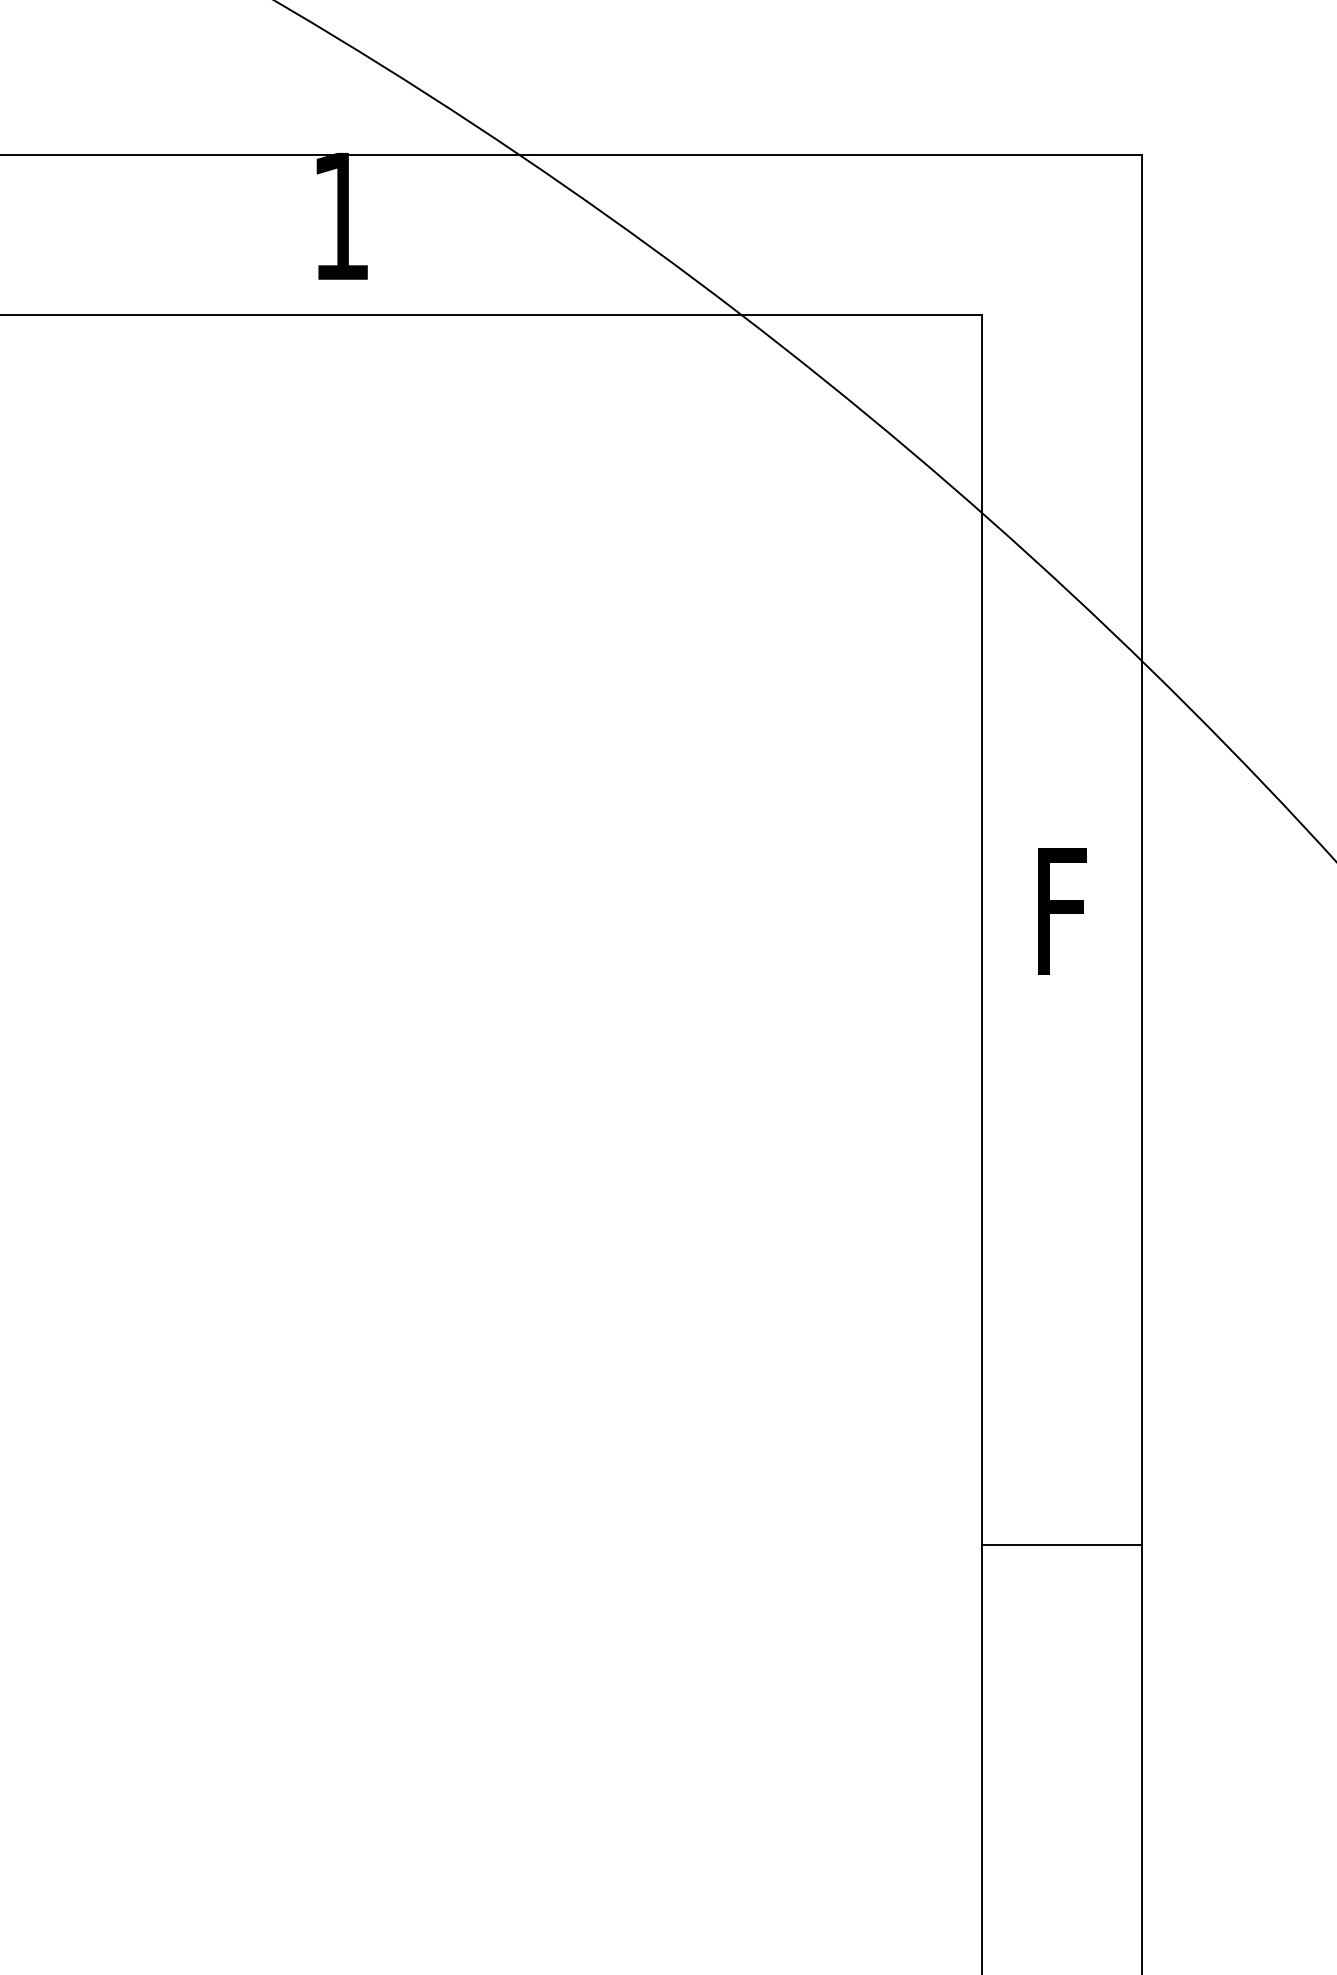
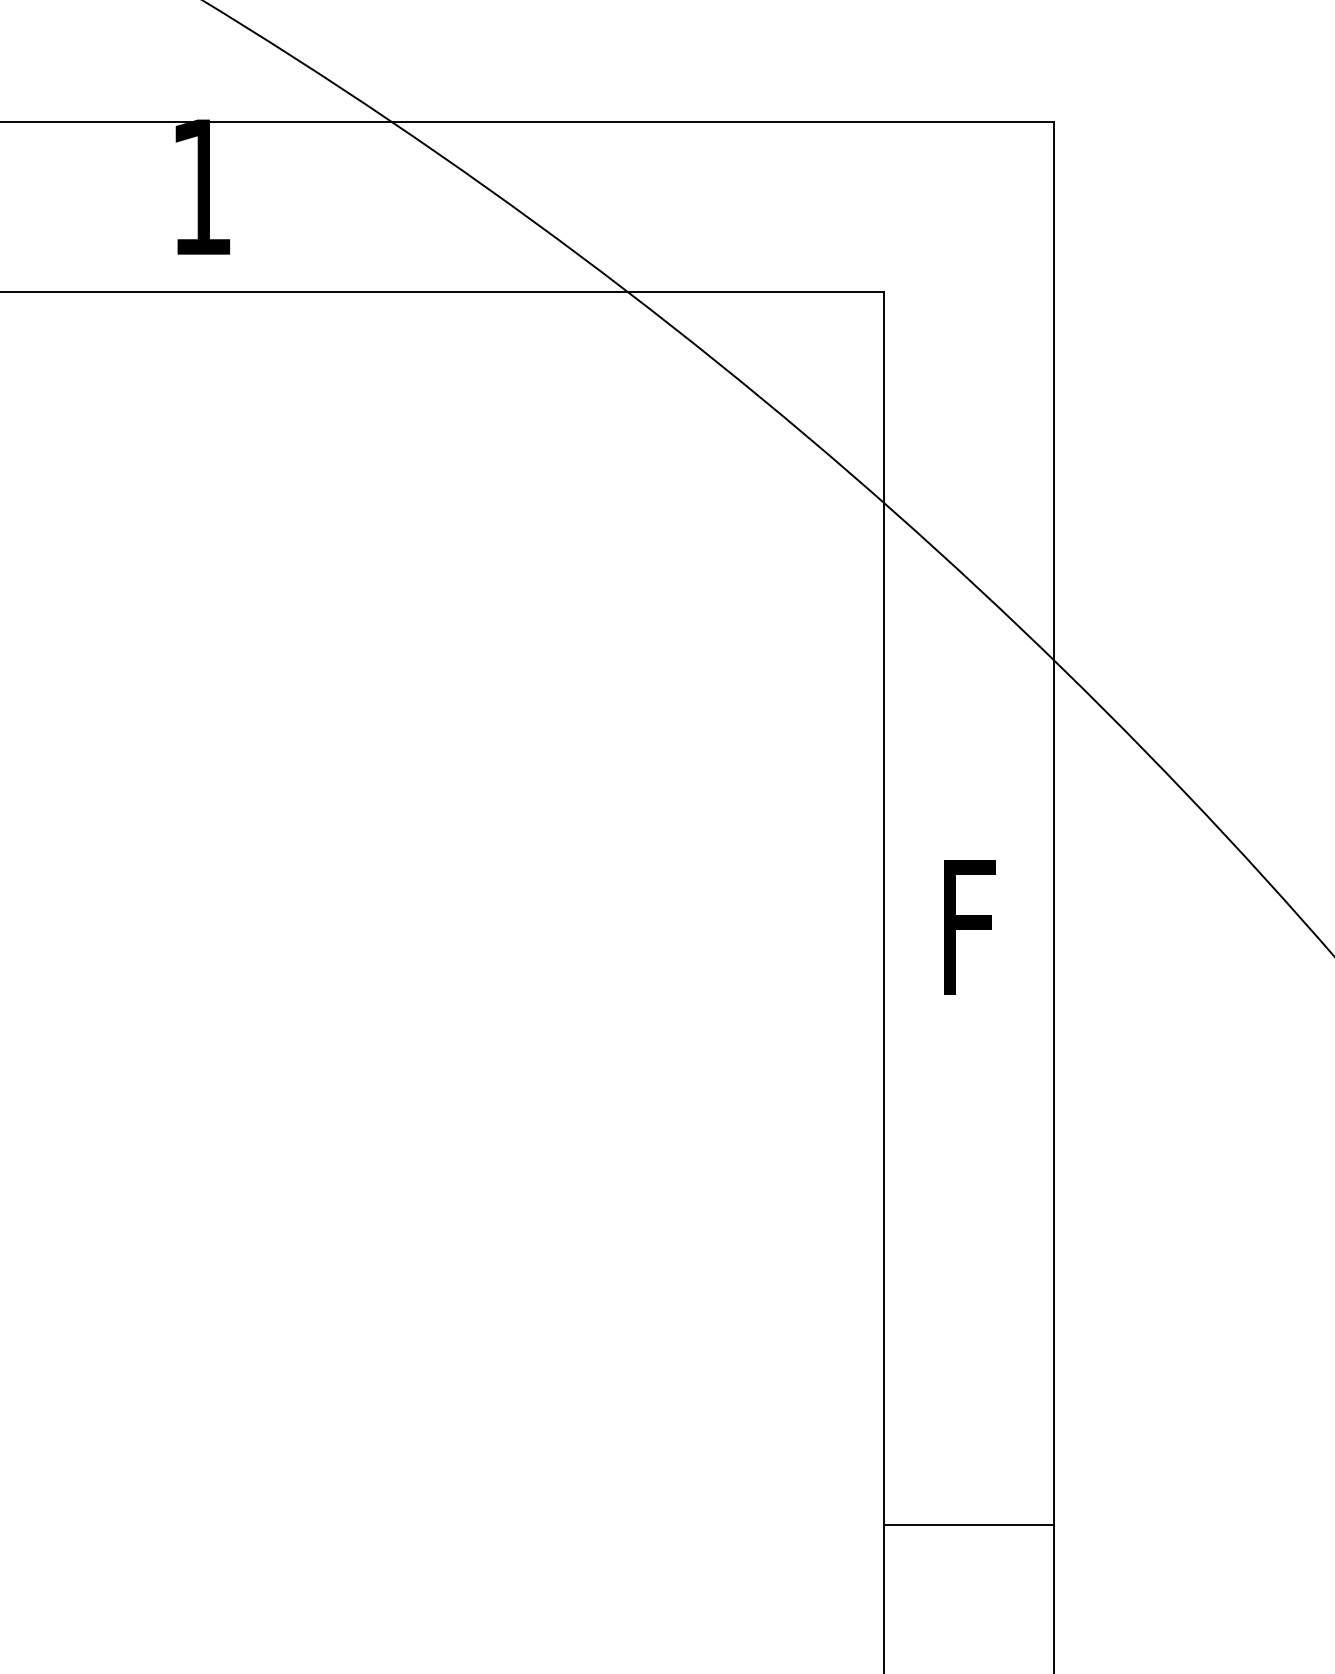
line: (1061, 1545) -> (968, 1525), moved

